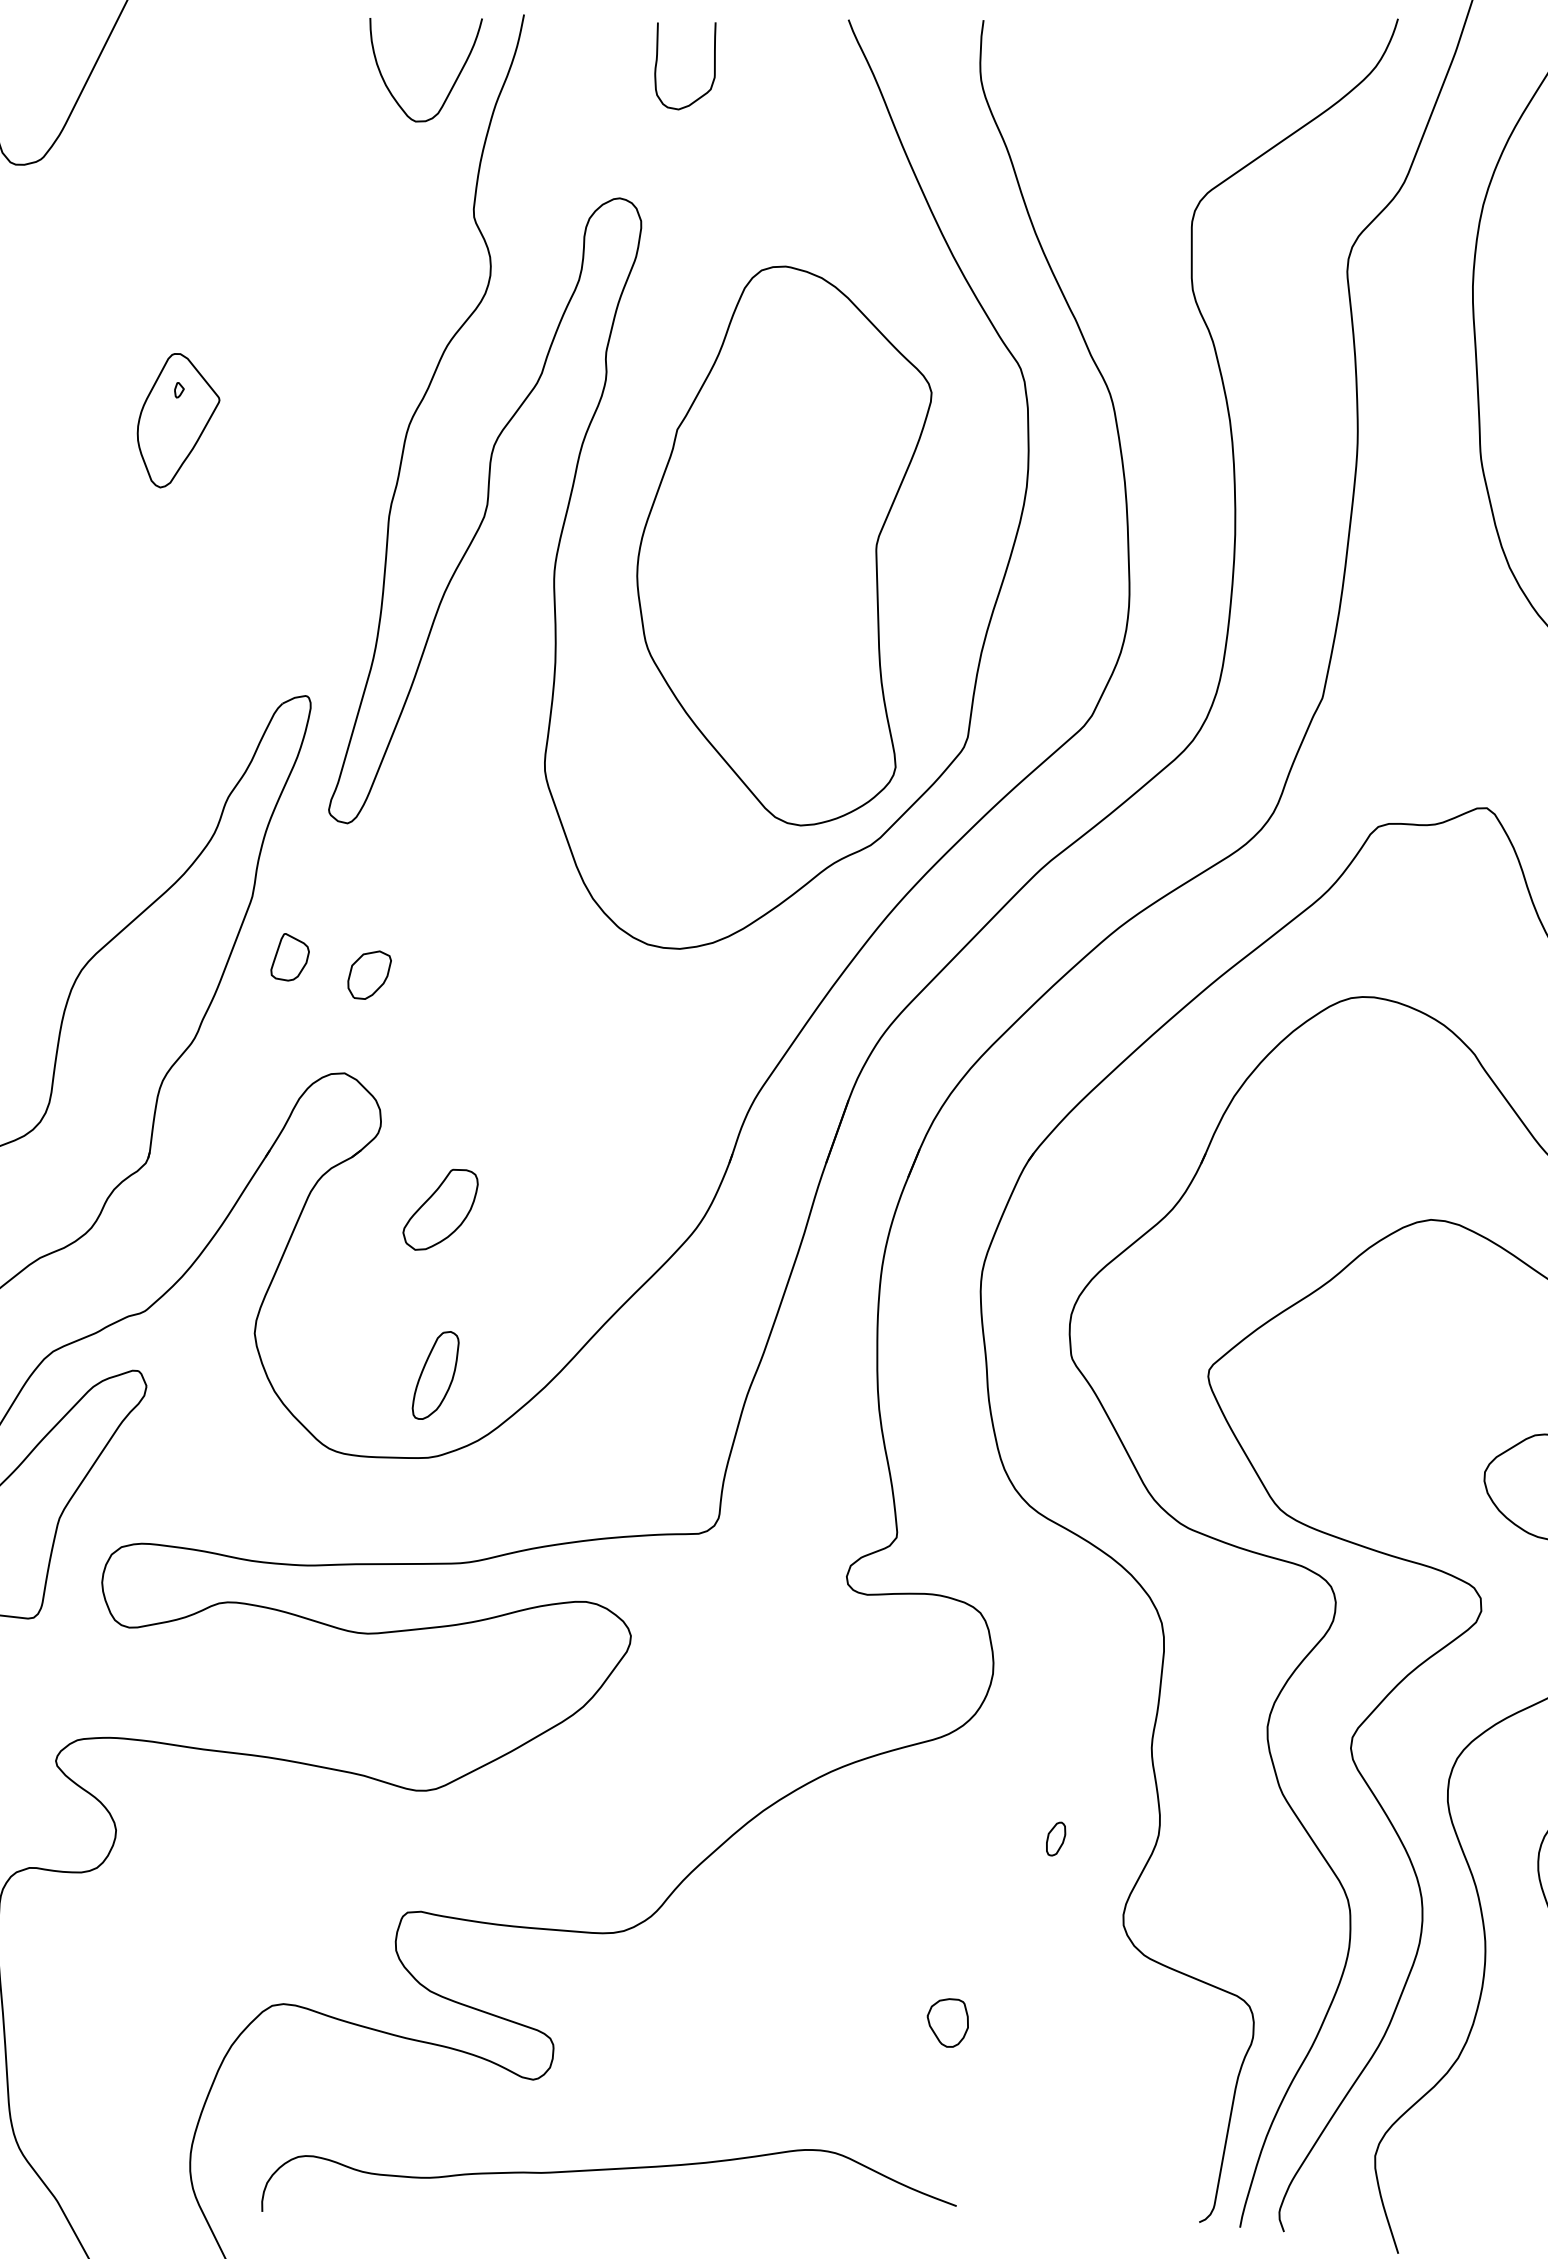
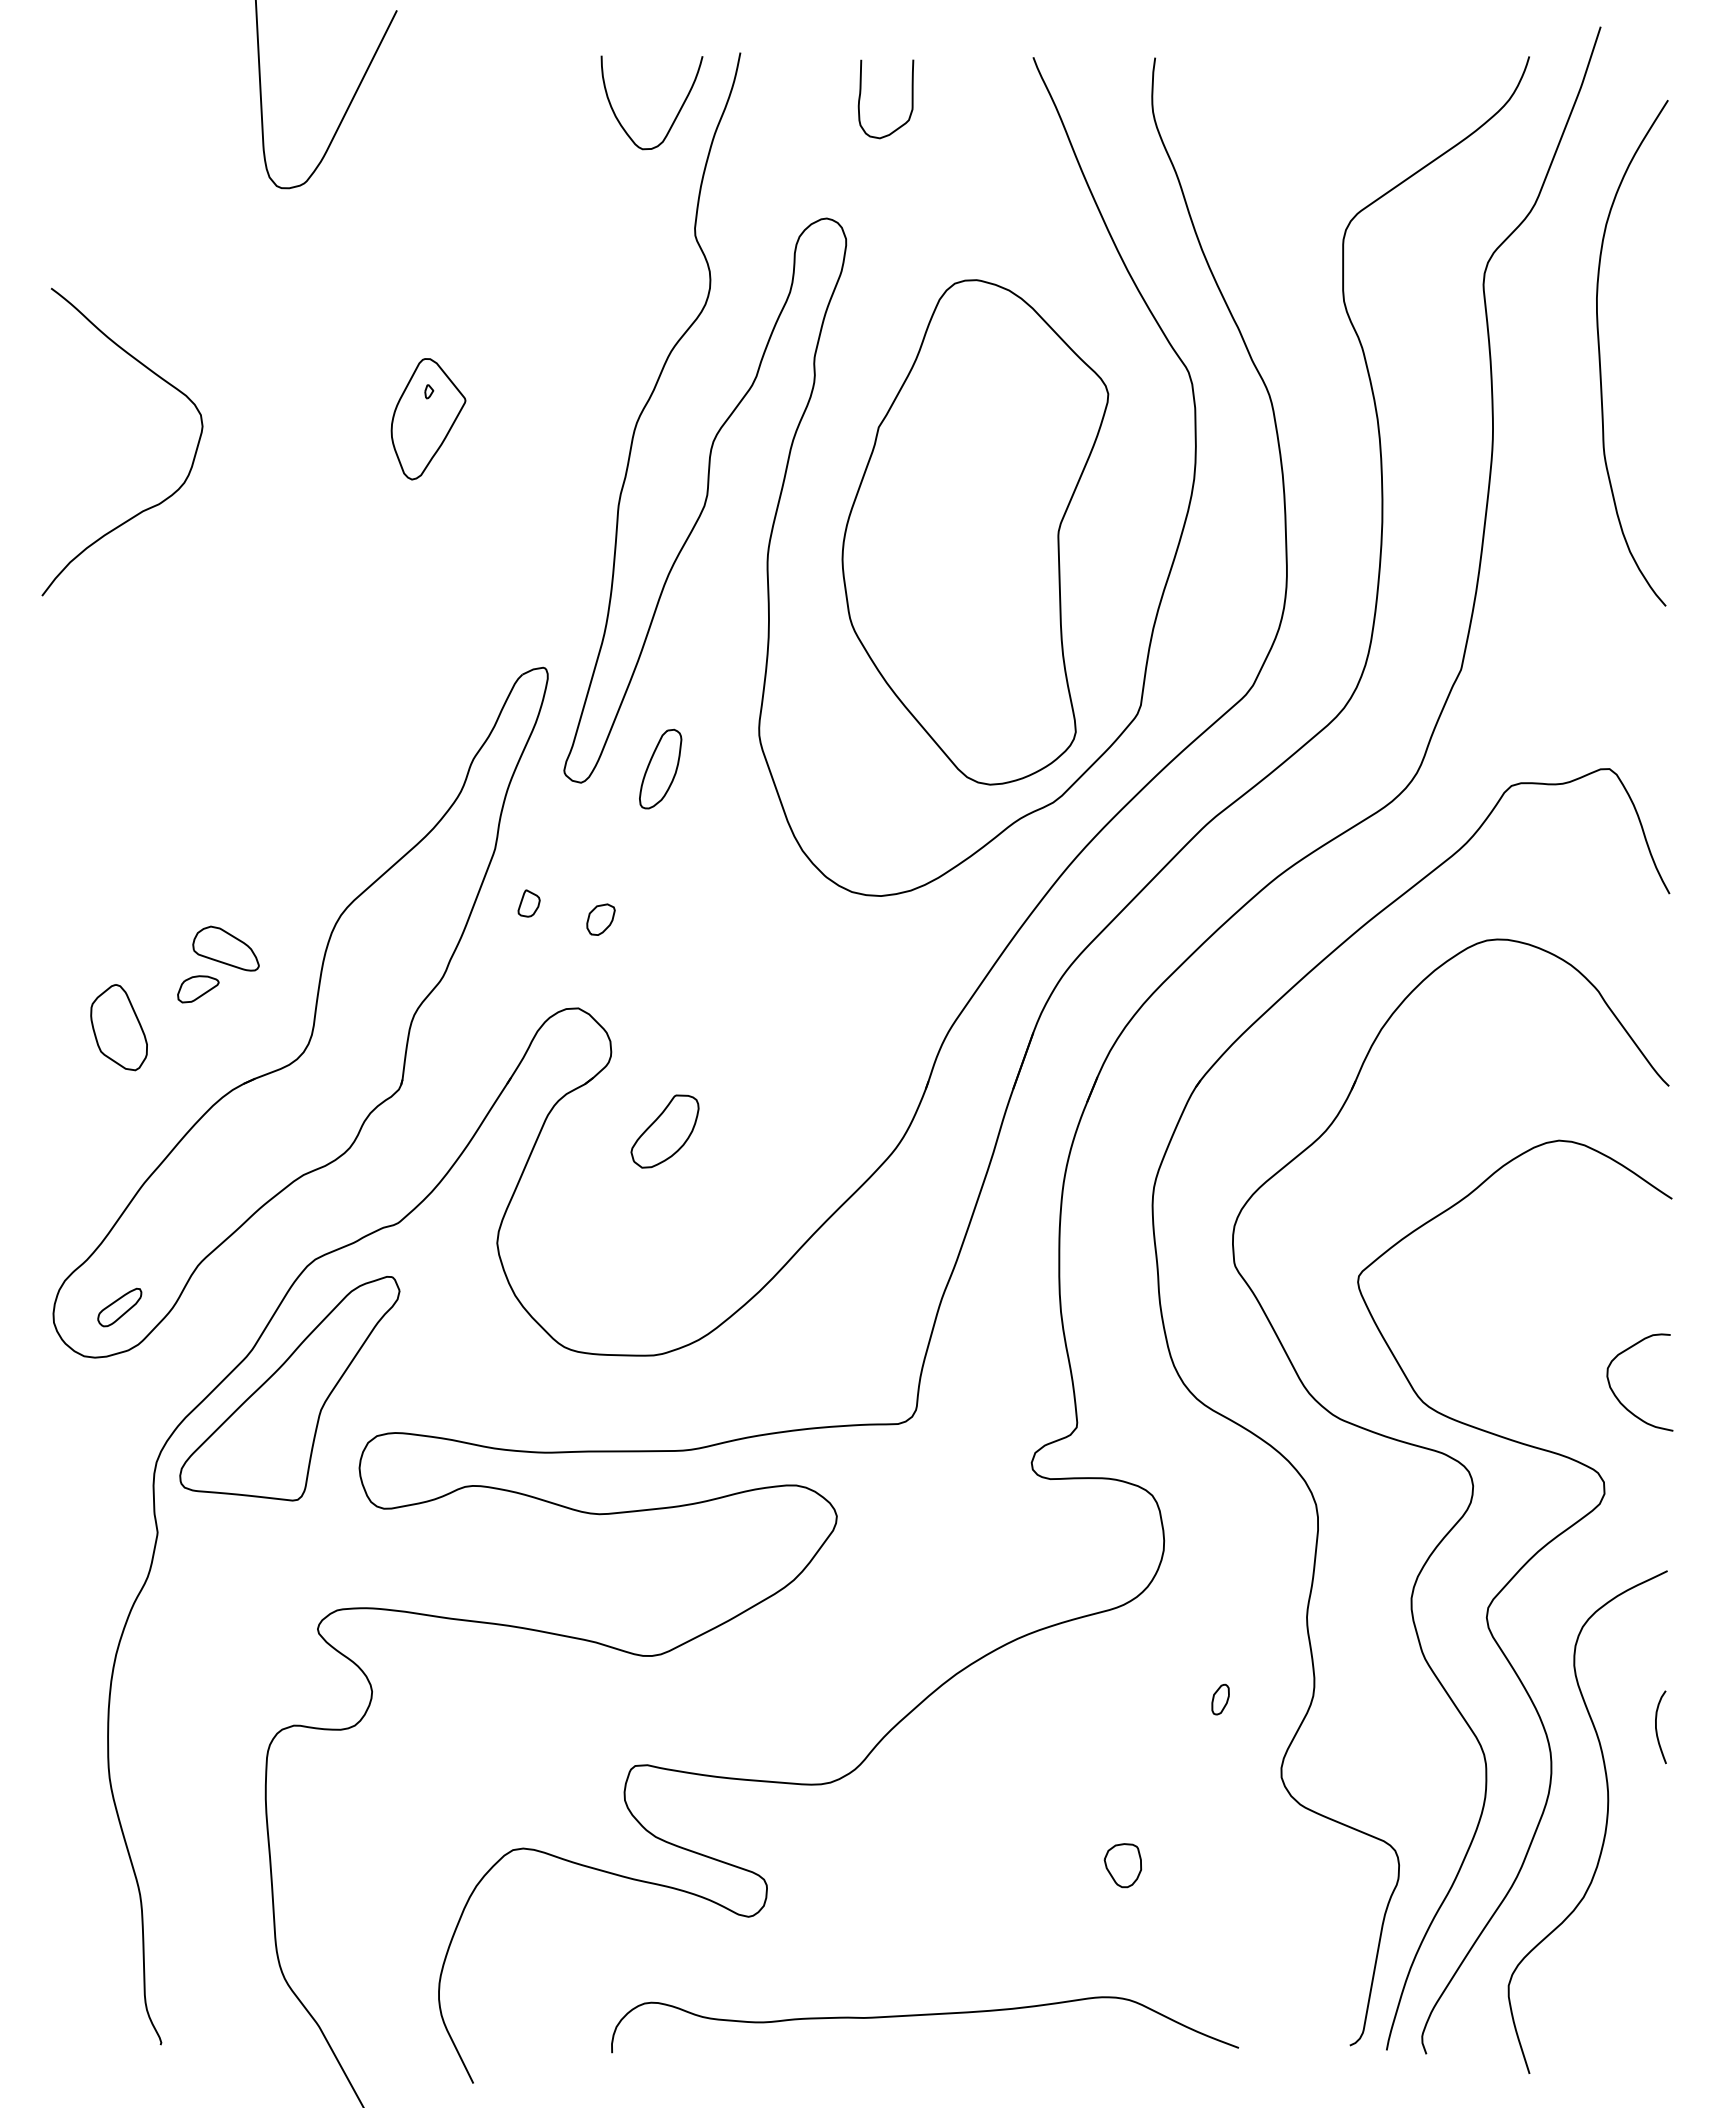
part: (289, 957) -> (528, 903), size x0.62
part: (369, 974) -> (600, 919), size x0.71
part: (435, 1374) -> (660, 768), moved
curve: (609, 2170) -> (925, 2015), moved

